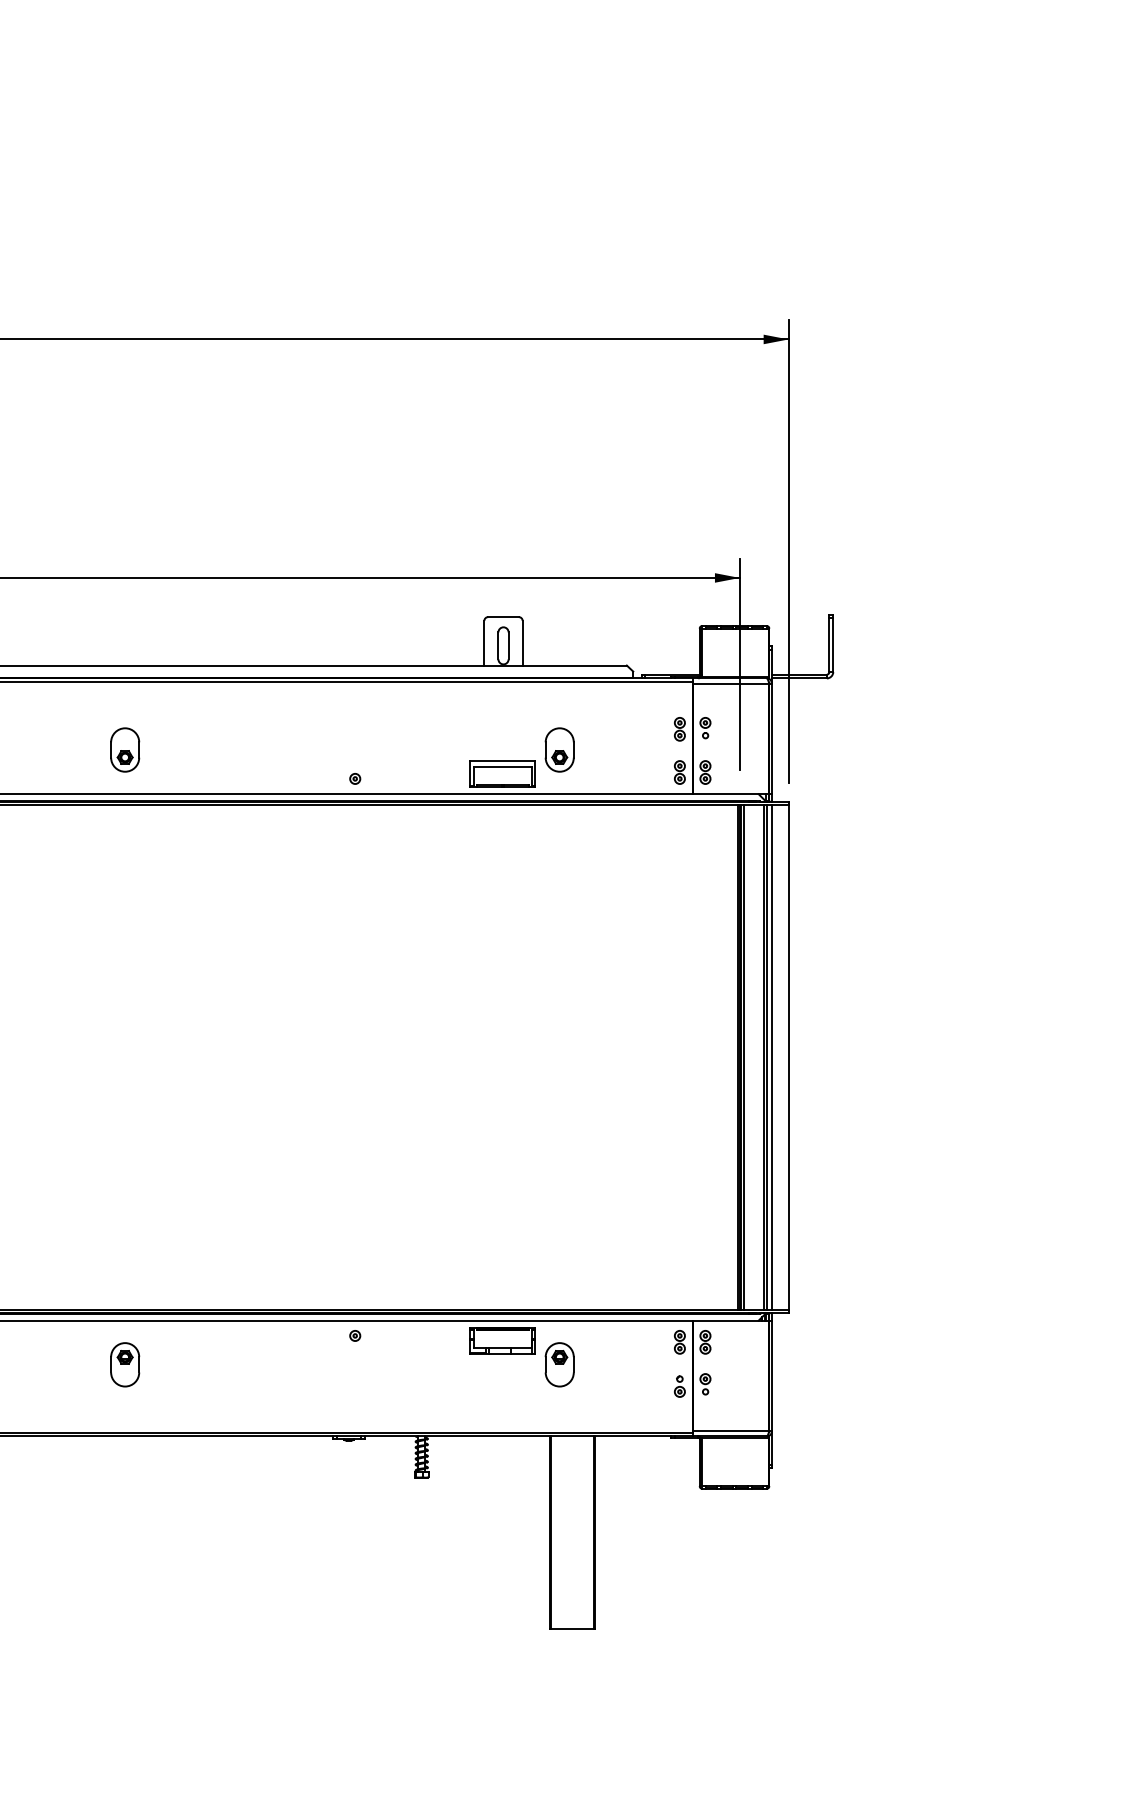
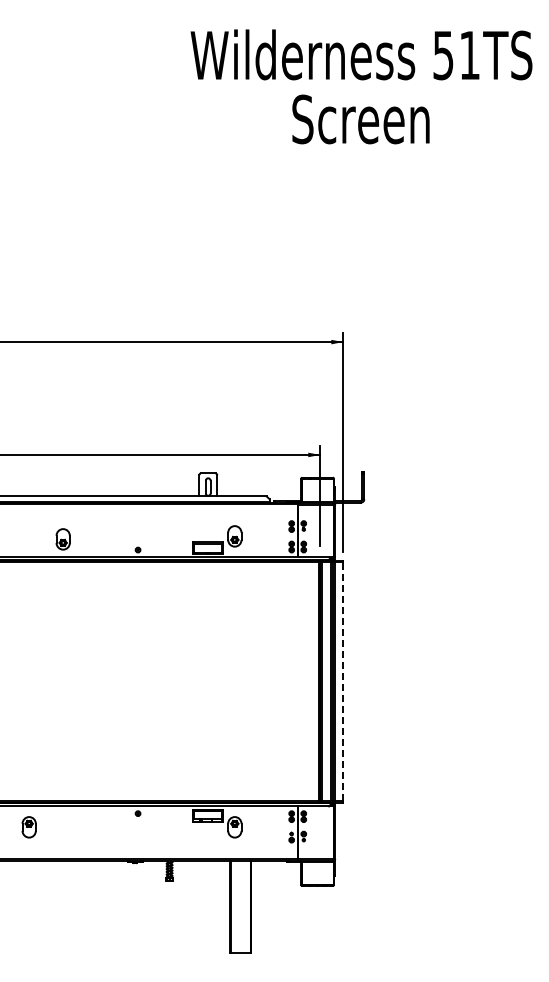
part: (123, 750) -> (62, 539), moved
line: (789, 1056) -> (343, 681), solid -> dashed

